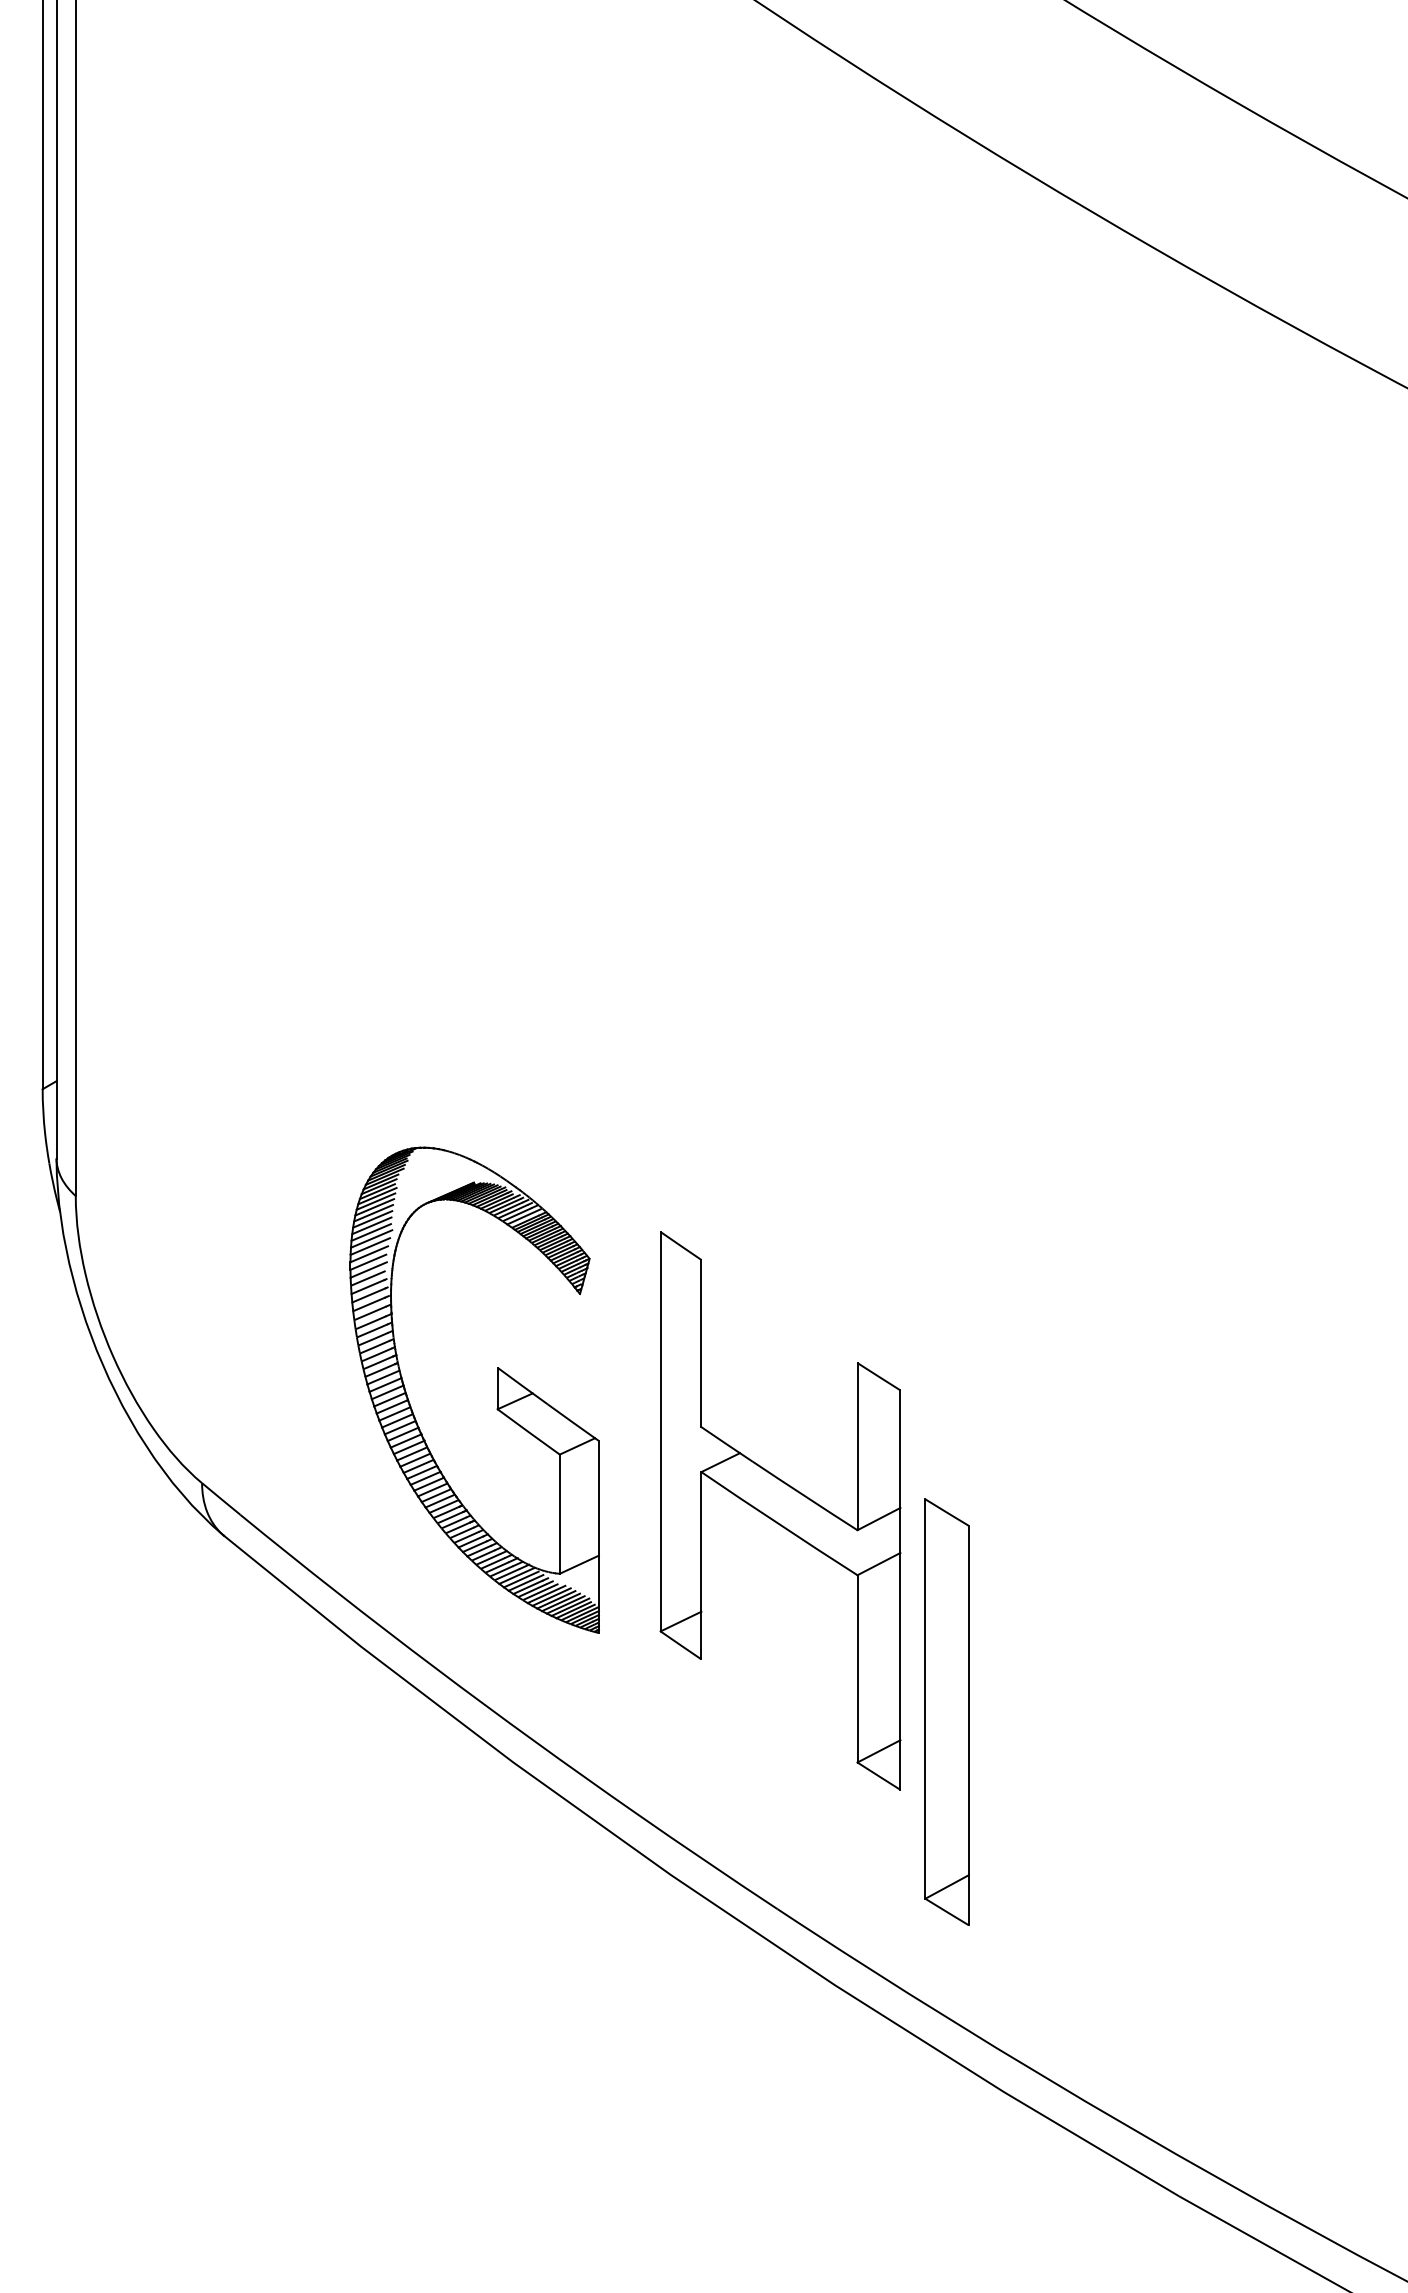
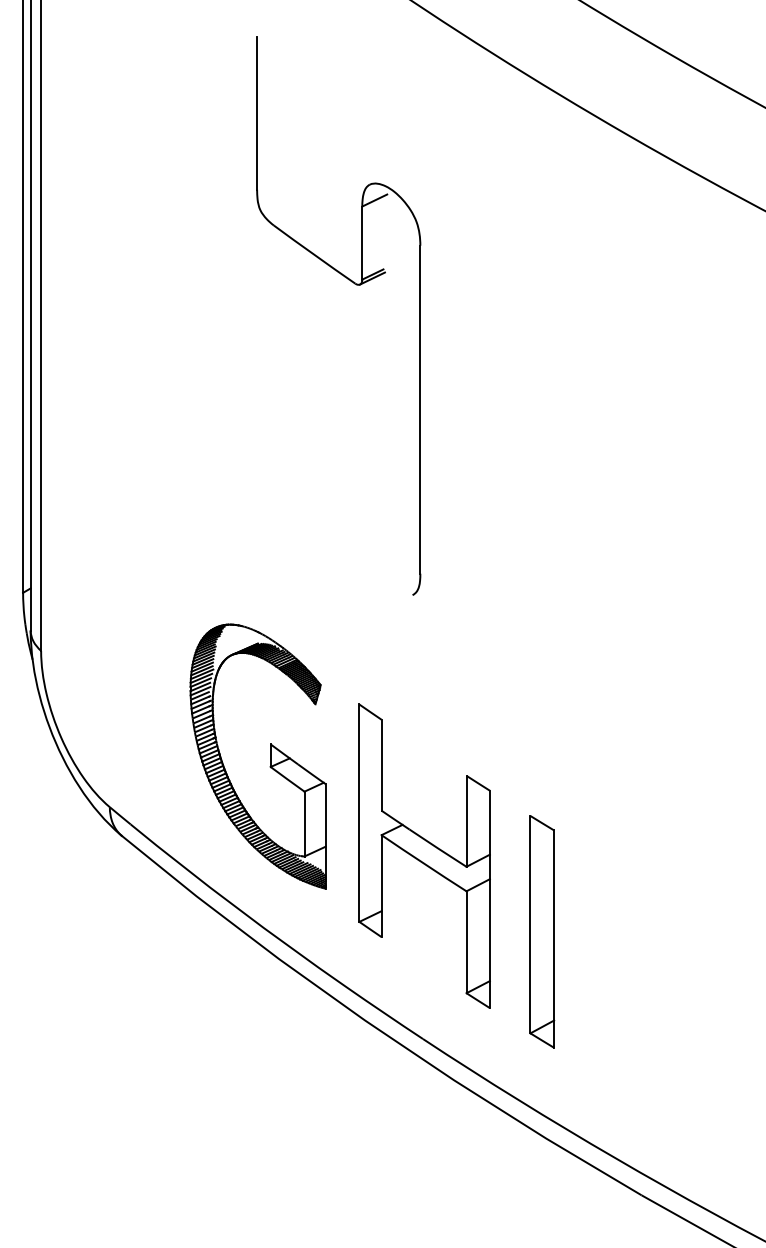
part: (651, 522) -> (354, 284), added
part: (780, 1509) -> (424, 855), moved
part: (947, 1711) -> (542, 931), moved

